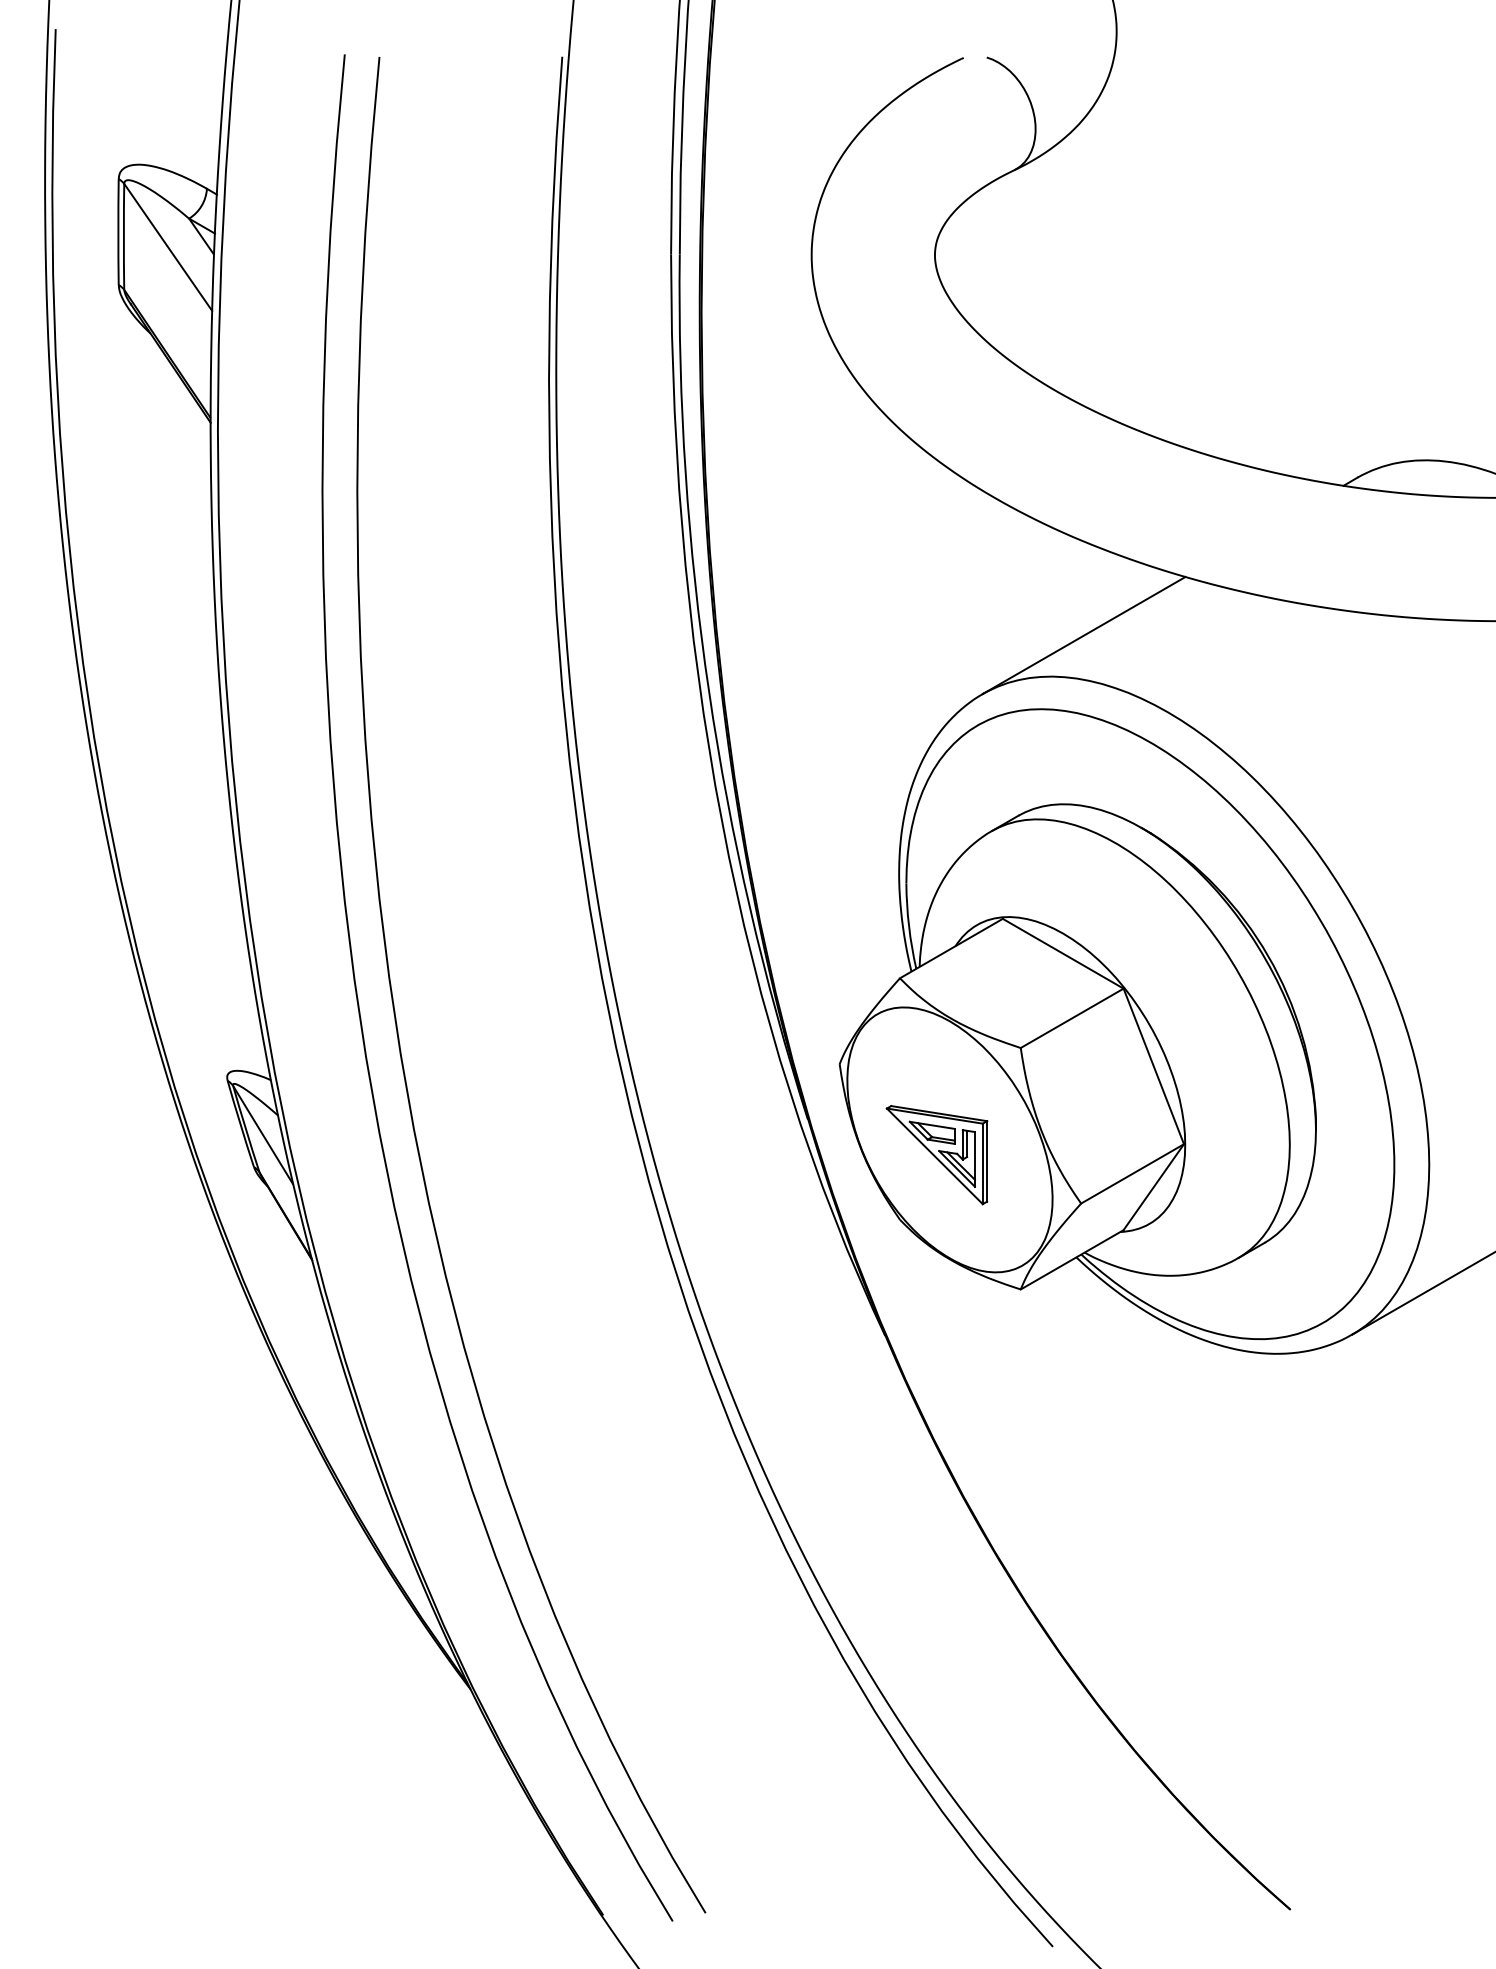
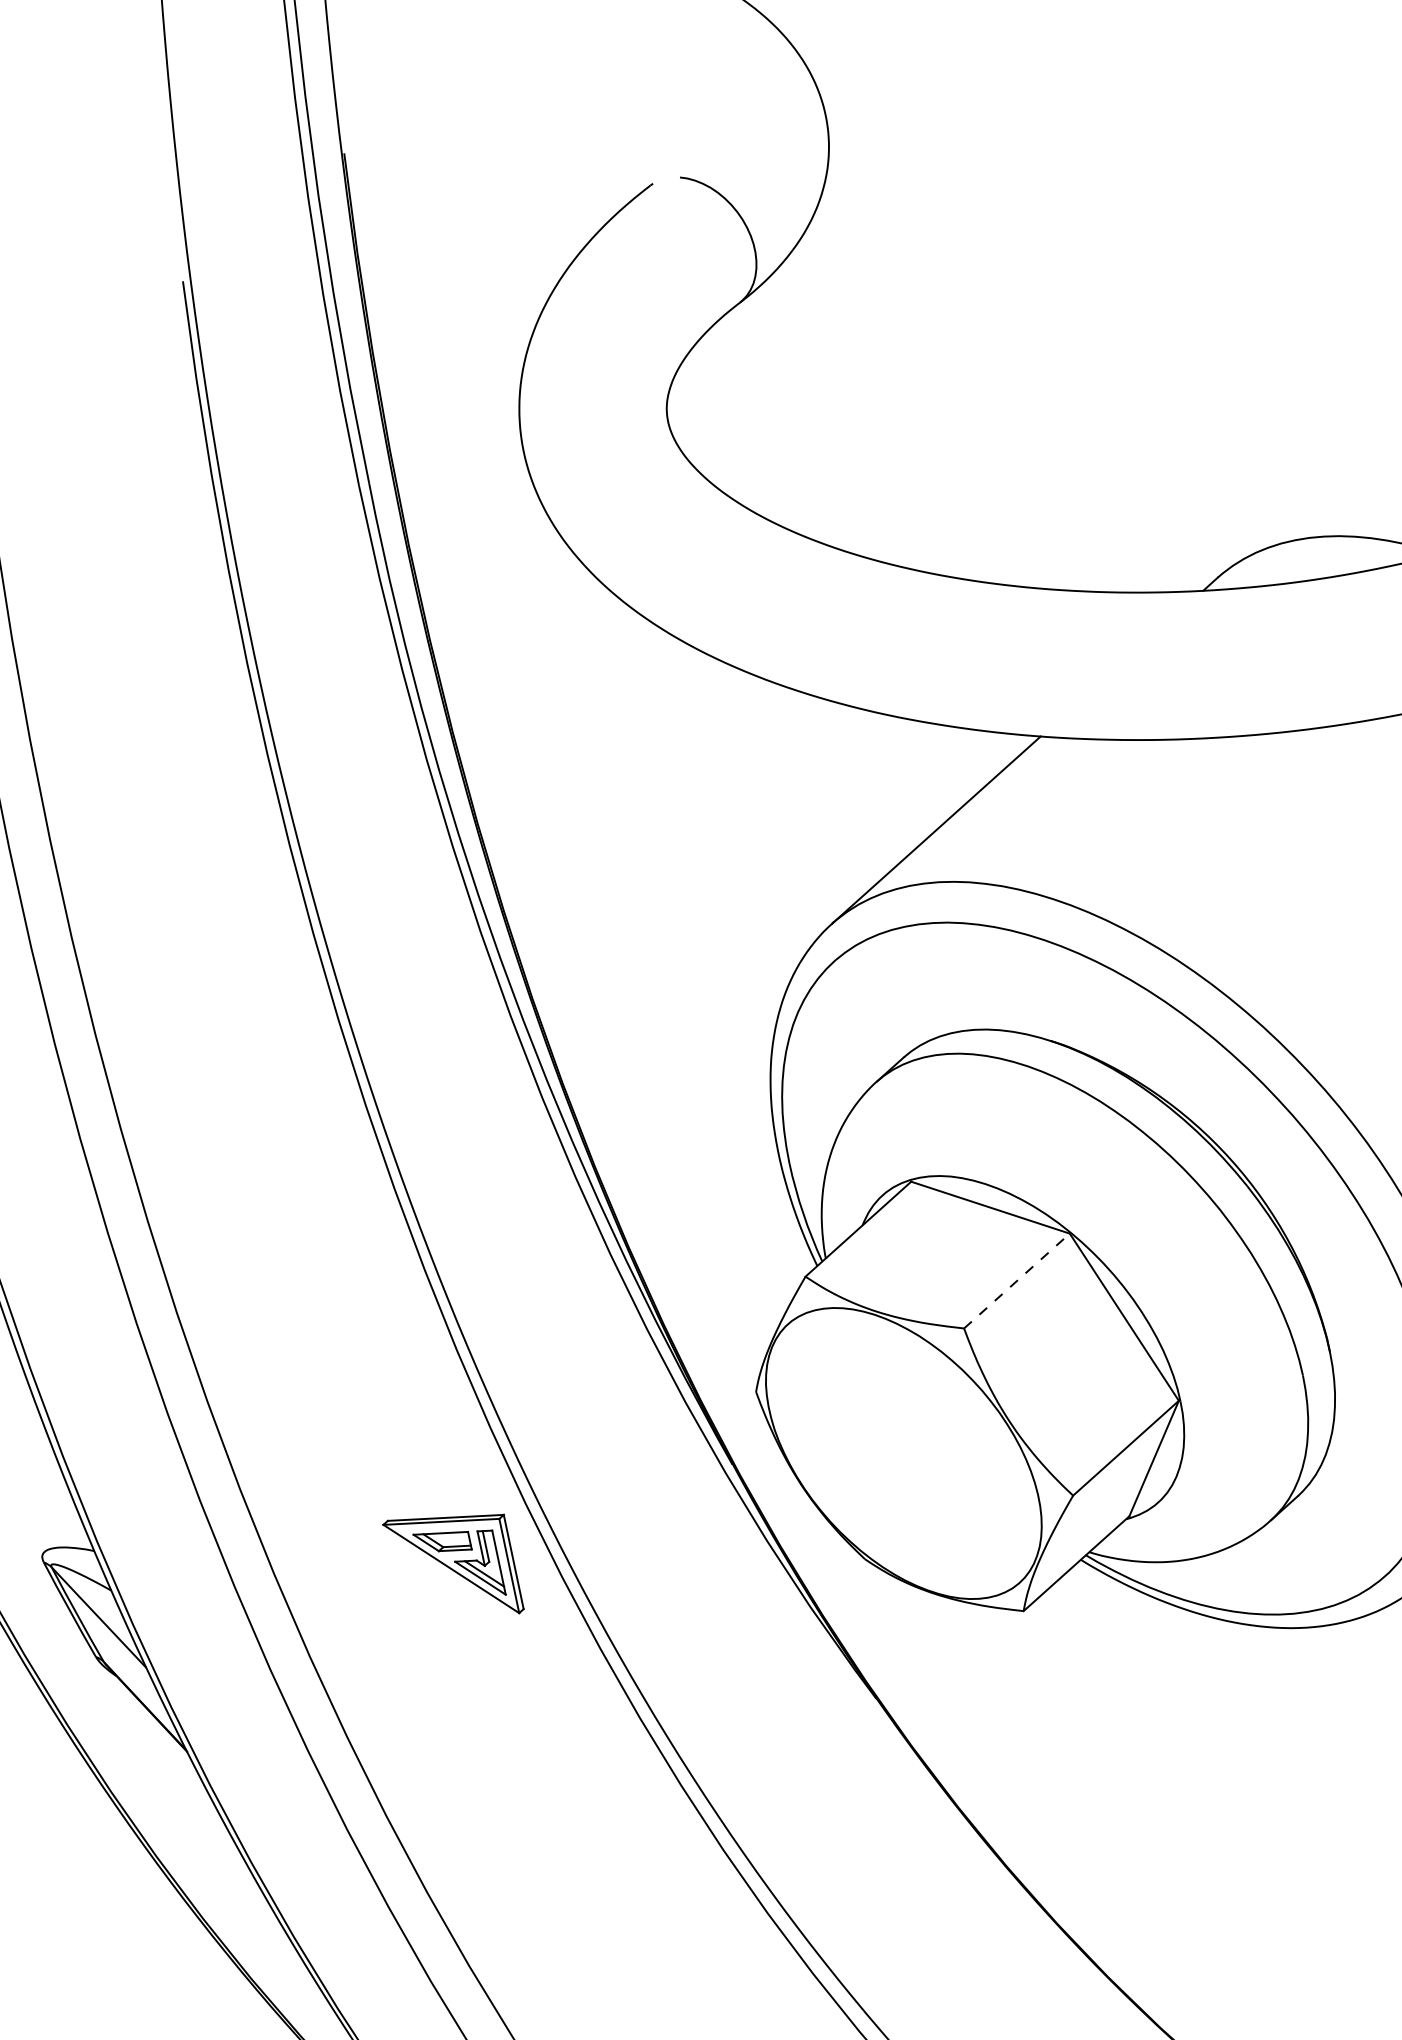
line: (1072, 1018) -> (1017, 1281), solid -> dashed
part: (936, 1155) -> (453, 1567), moved

